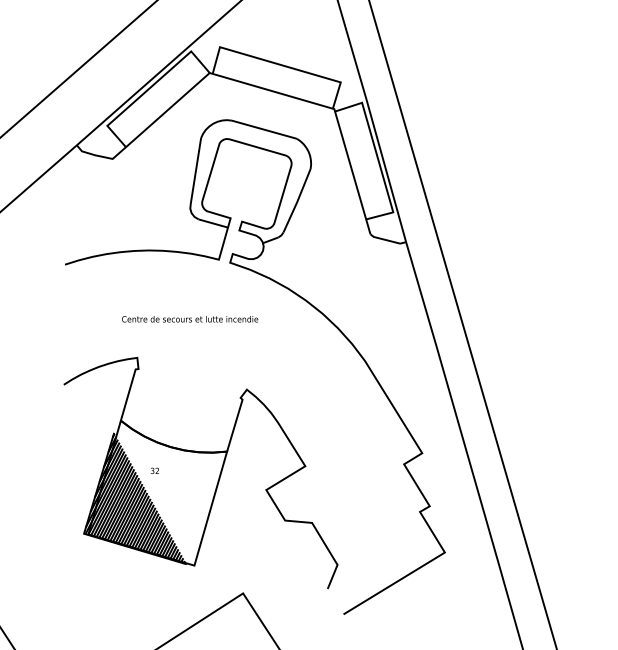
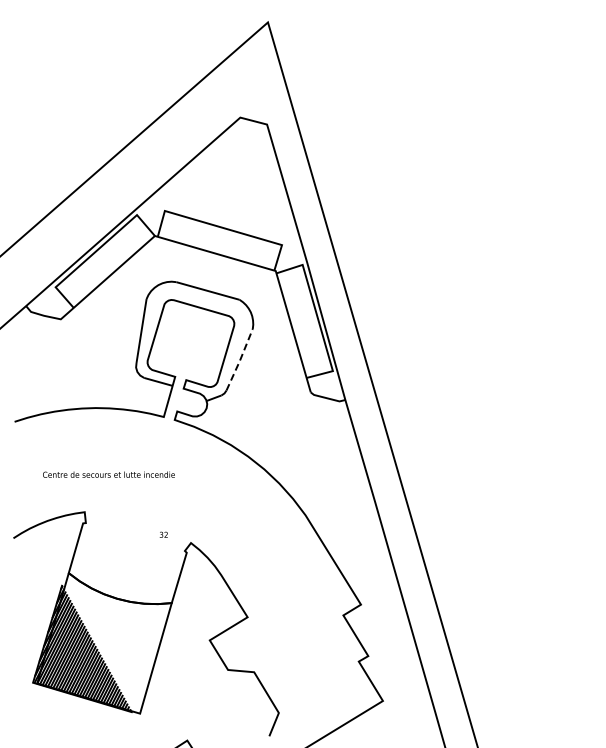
line: (297, 201) -> (240, 360), solid -> dashed
text: (189, 318) -> (108, 474), moved
text: (154, 470) -> (163, 534), moved

